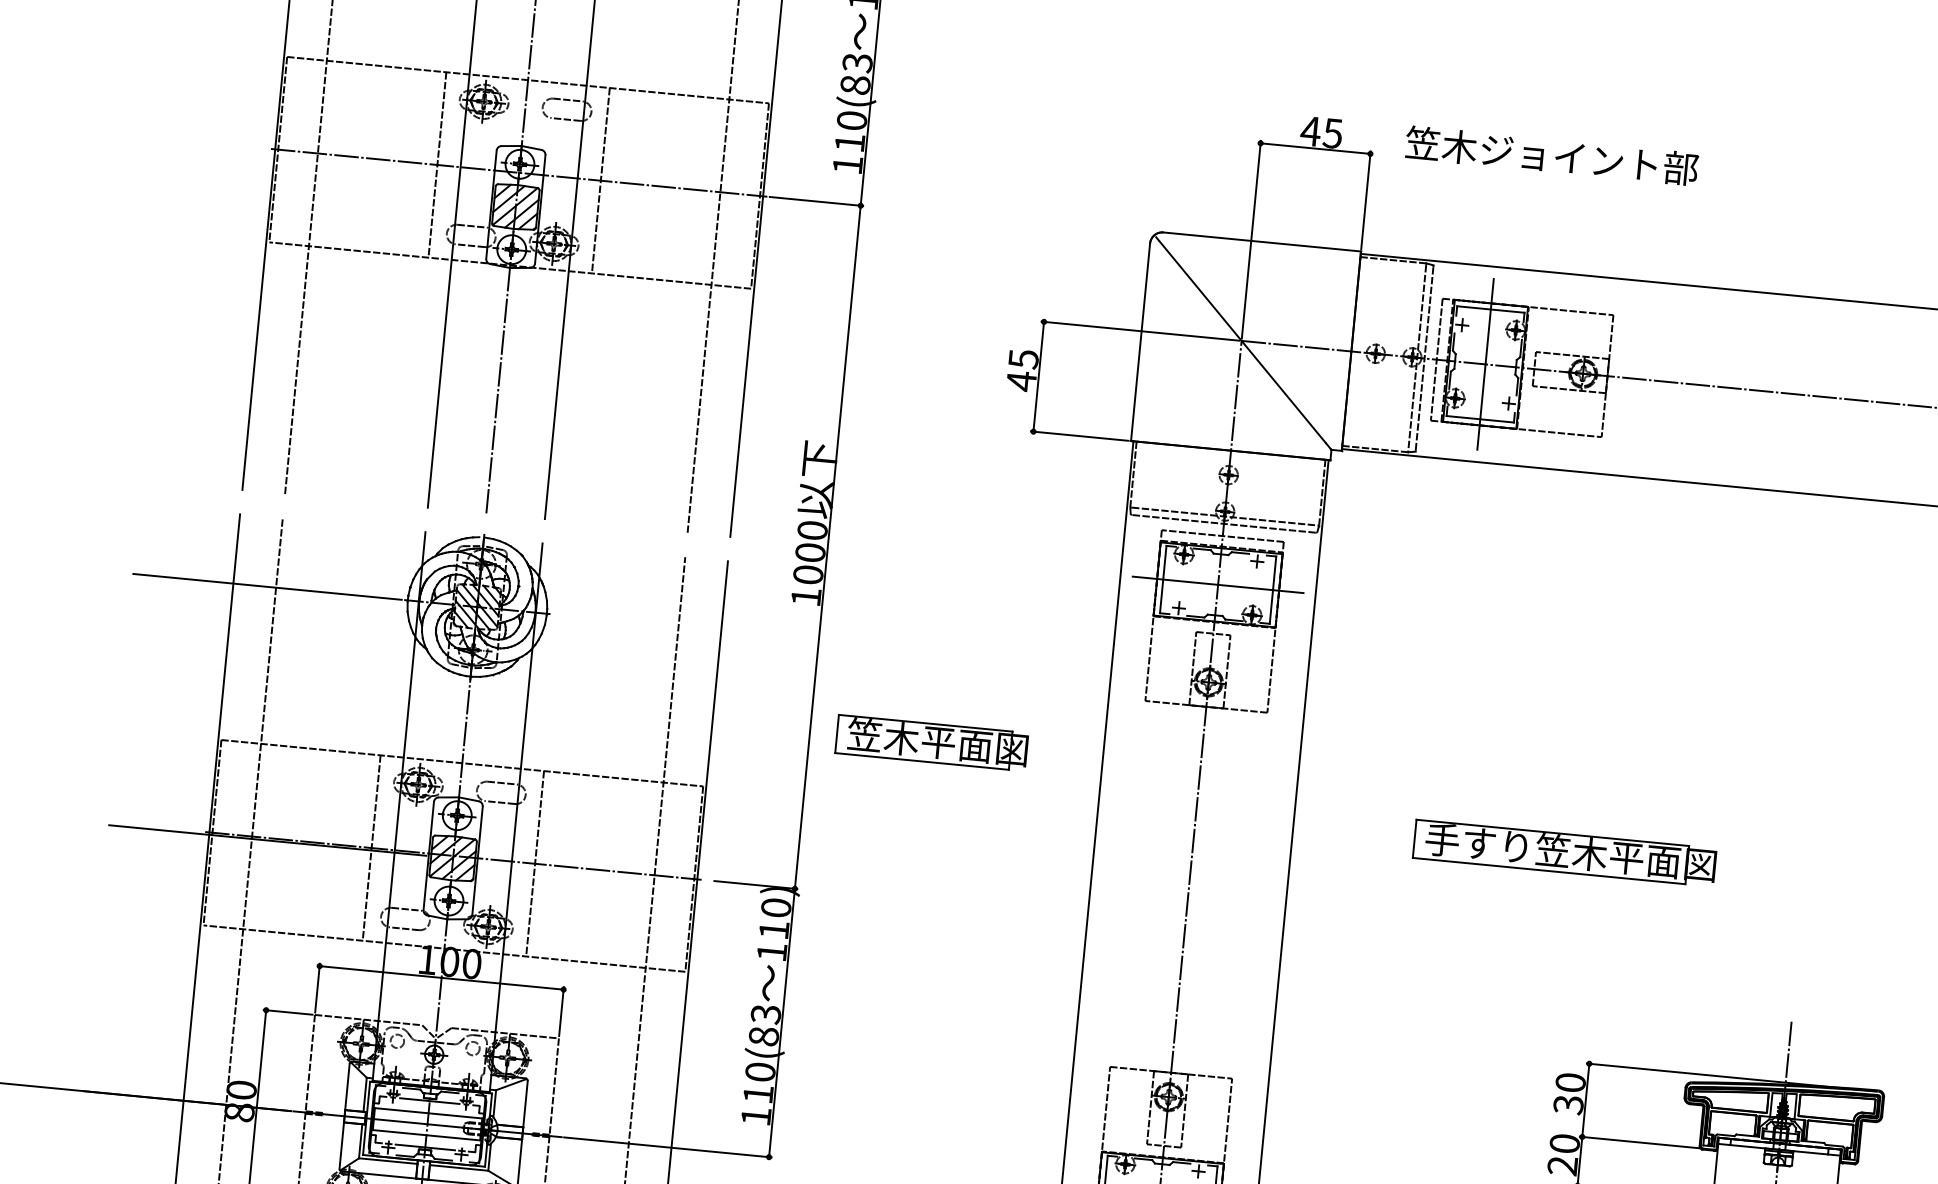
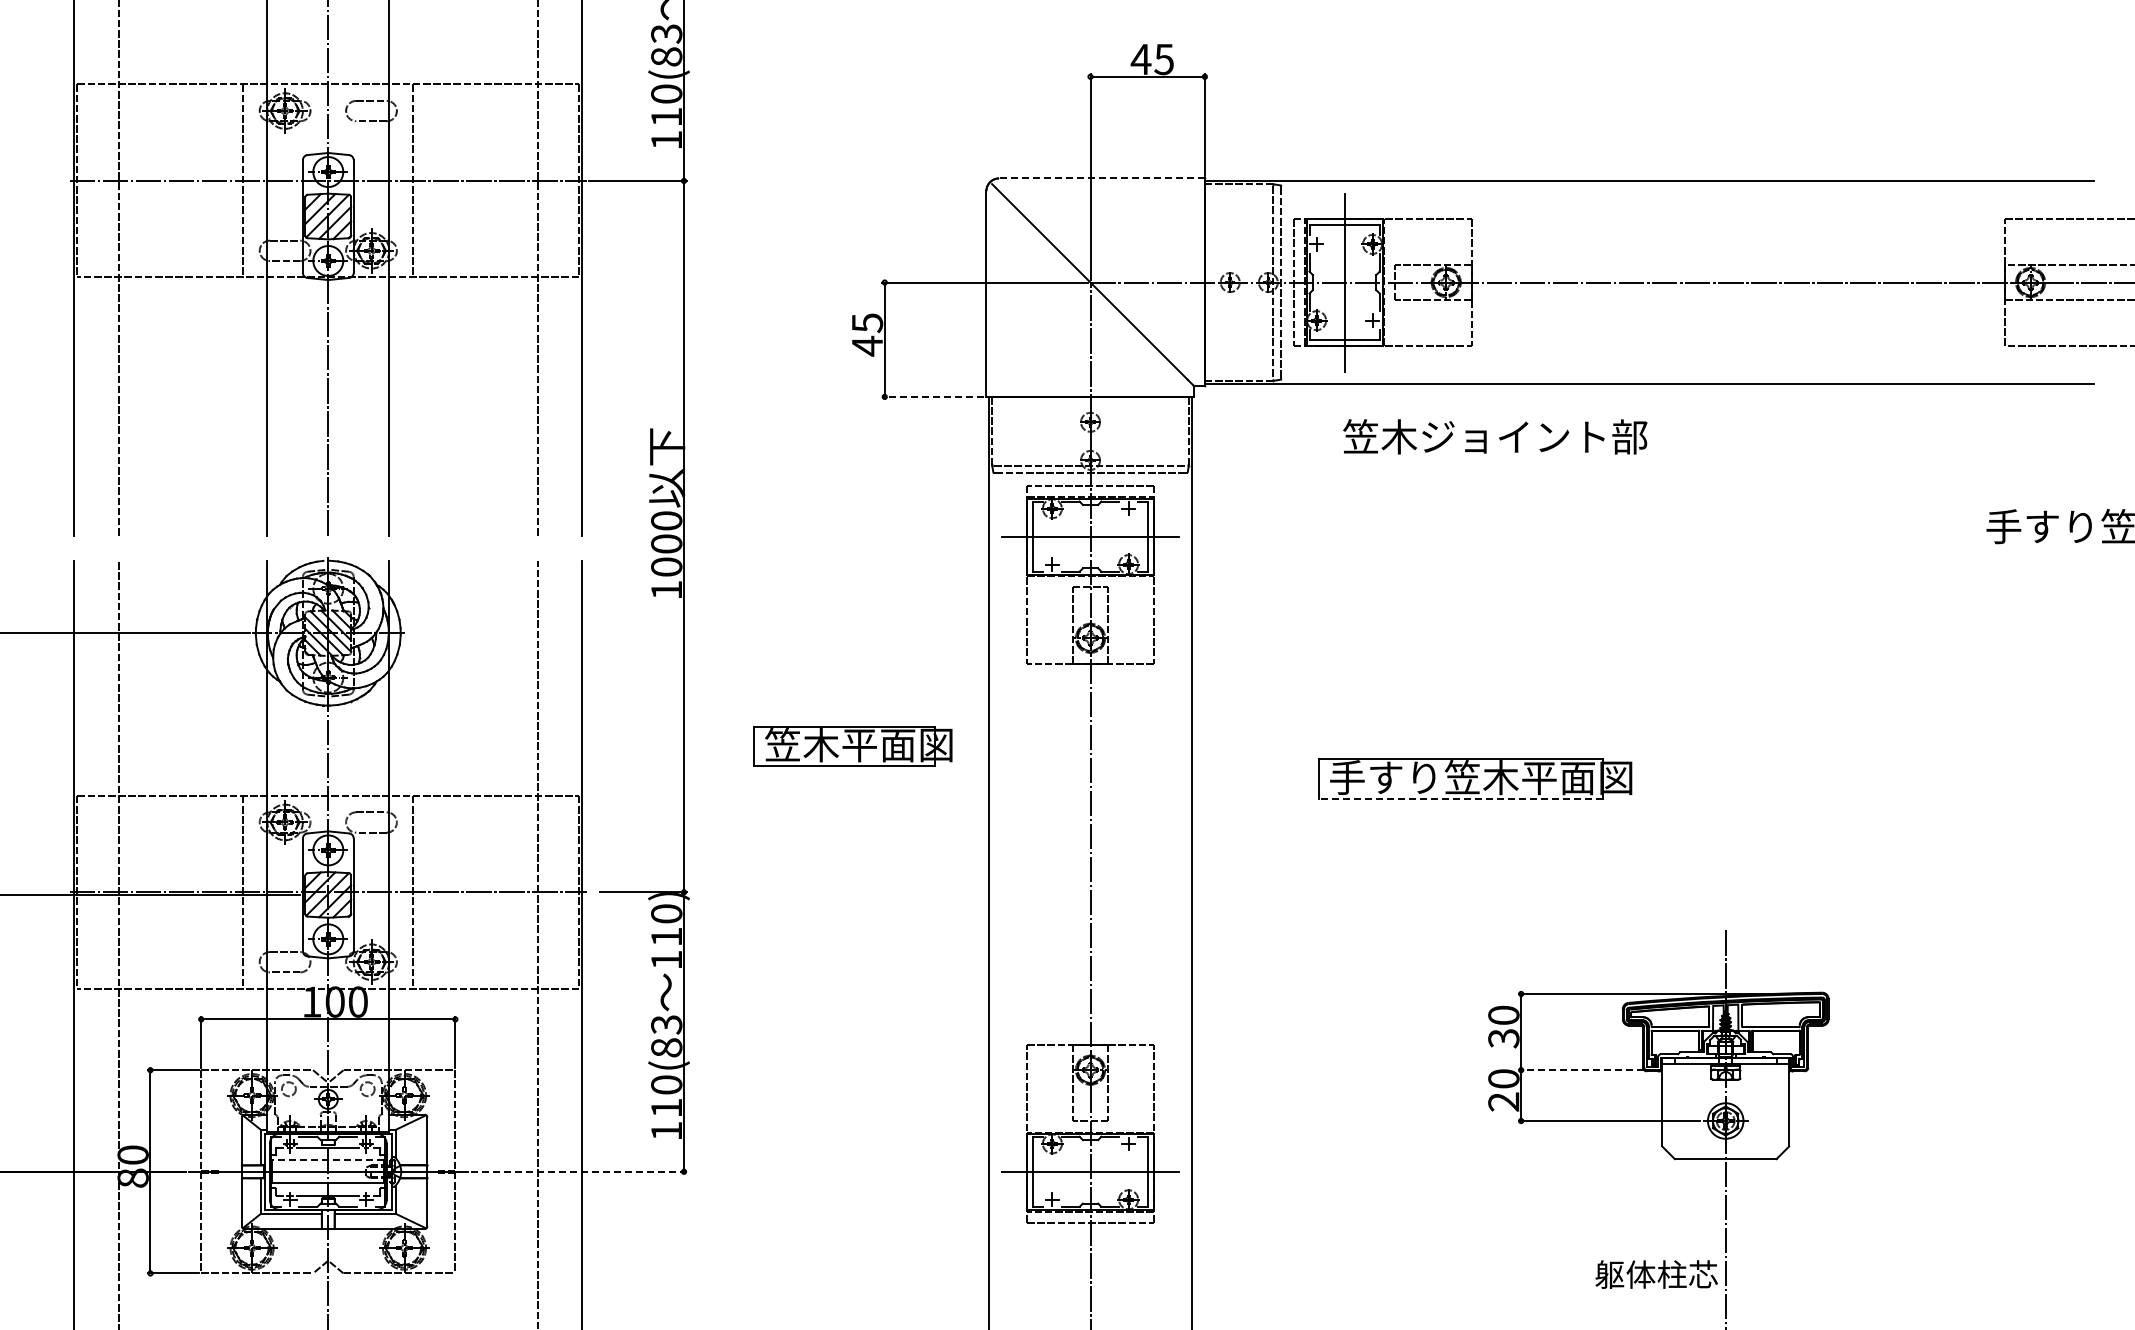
text: (1552, 155) -> (1495, 436), moved
line: (1261, 241) -> (1101, 178), solid -> dashed
line: (1080, 435) -> (933, 396), solid -> dashed
part: (931, 743) -> (852, 746), moved
line: (1549, 871) -> (1460, 799), solid -> dashed
line: (428, 1113) -> (328, 1160), solid -> dashed
line: (1640, 1142) -> (1581, 1070), solid -> dashed
line: (667, 1147) -> (578, 1171), solid -> dashed

